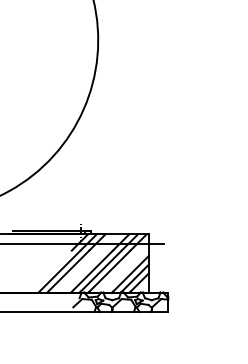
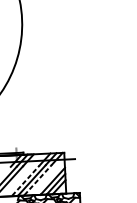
line: (92, 270) -> (25, 180), solid -> dashed
line: (110, 270) -> (38, 179), solid -> dashed

